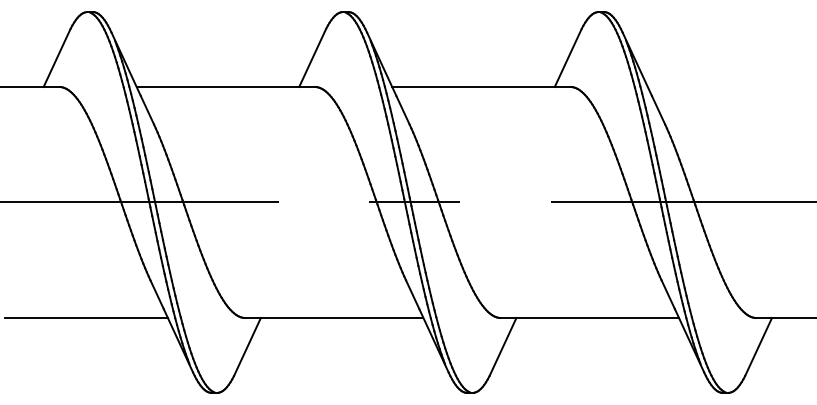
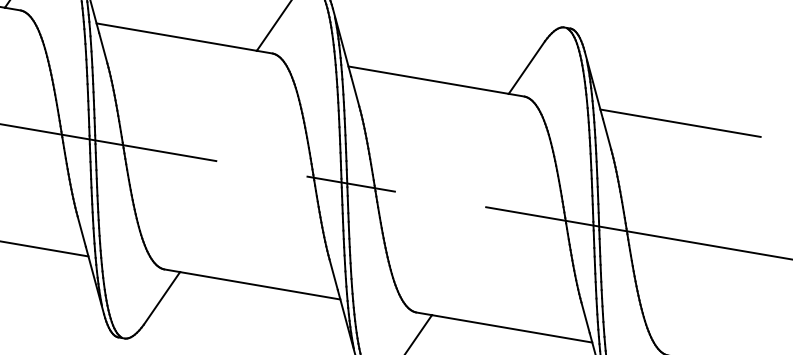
line: (728, 86) -> (680, 122), added

